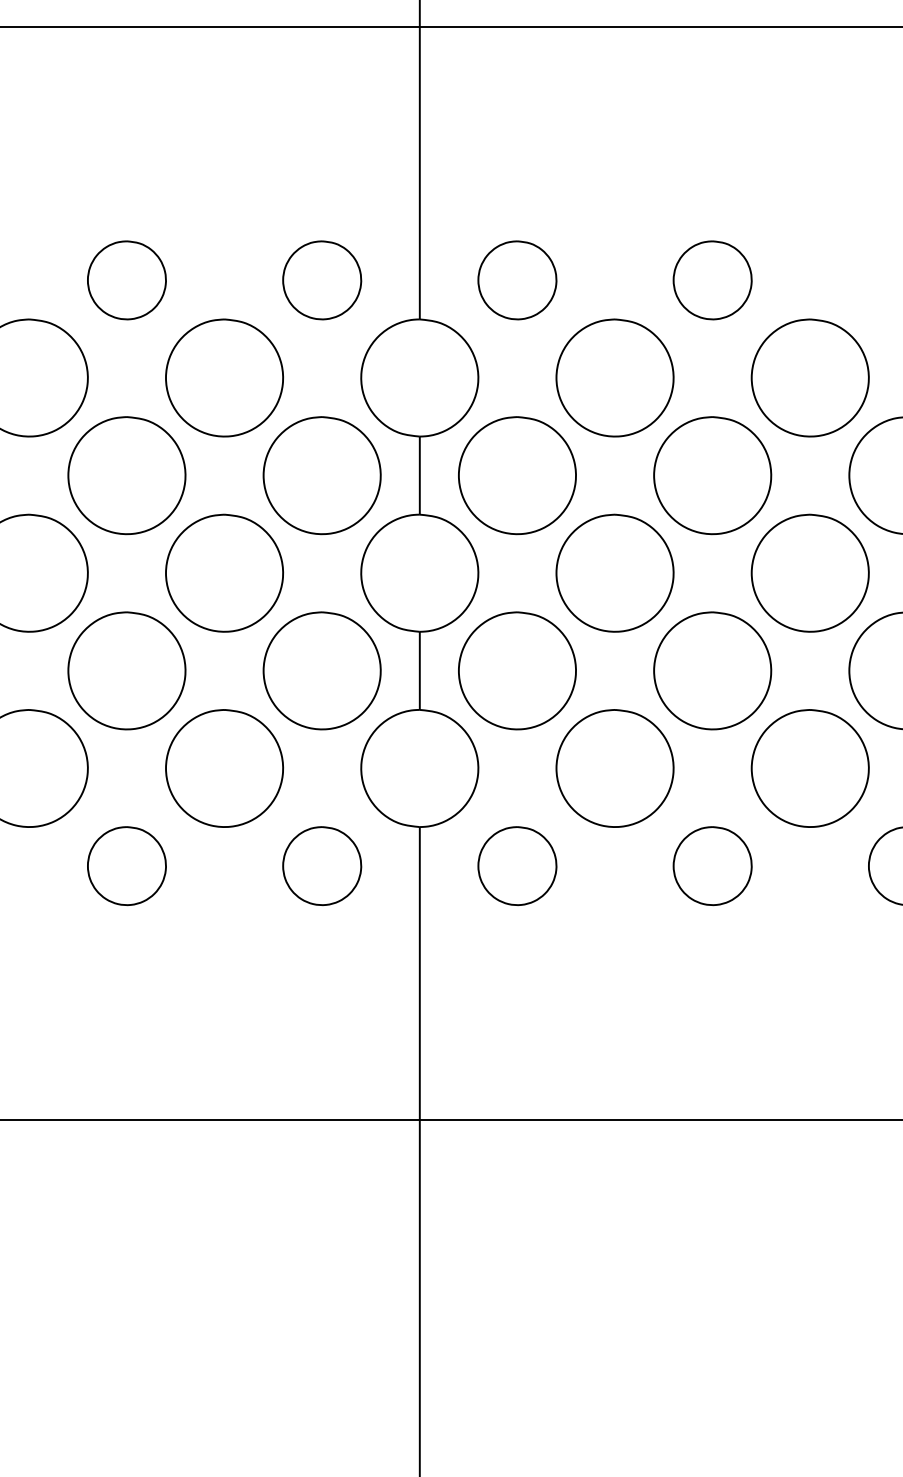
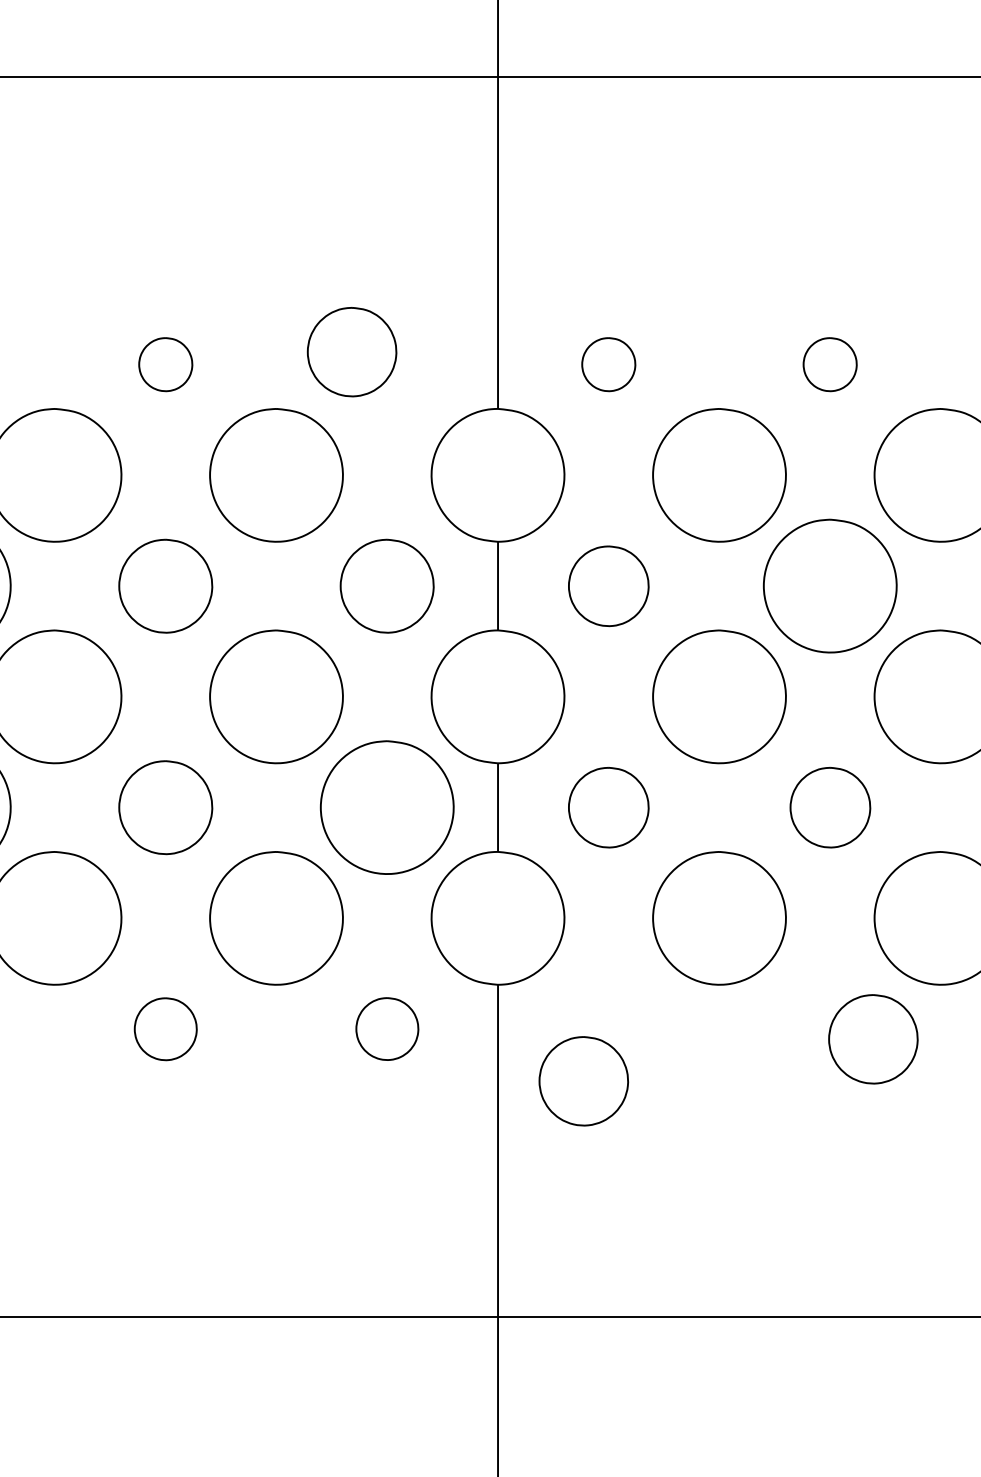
part: (126, 280) -> (165, 364), size x0.6
part: (322, 280) -> (352, 352), moved
part: (517, 280) -> (608, 364), size x0.6
part: (712, 280) -> (830, 364), size x0.6
part: (126, 475) -> (165, 585), size x0.7
part: (321, 475) -> (386, 585), size x0.7
part: (517, 475) -> (608, 585), size x0.6
part: (126, 670) -> (165, 807), size x0.7
part: (517, 670) -> (608, 807), size x0.6
part: (712, 670) -> (830, 807), size x0.6
part: (322, 865) -> (387, 1028), size x0.7
part: (517, 865) -> (583, 1080), moved
part: (126, 866) -> (165, 1029), size x0.7
part: (712, 866) -> (873, 1039), moved

